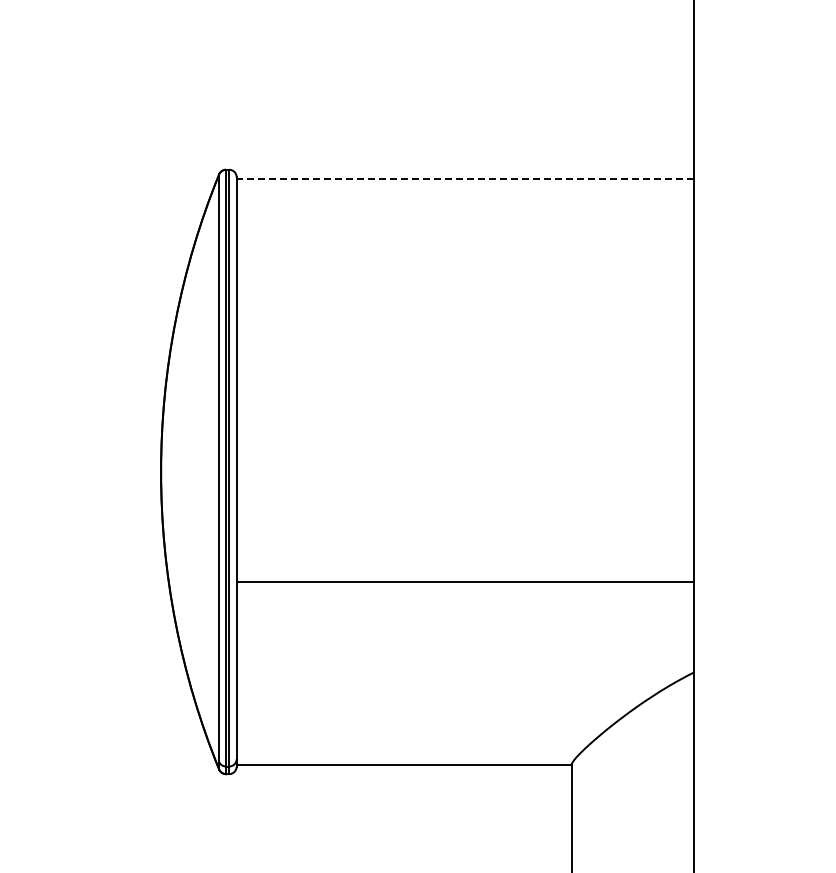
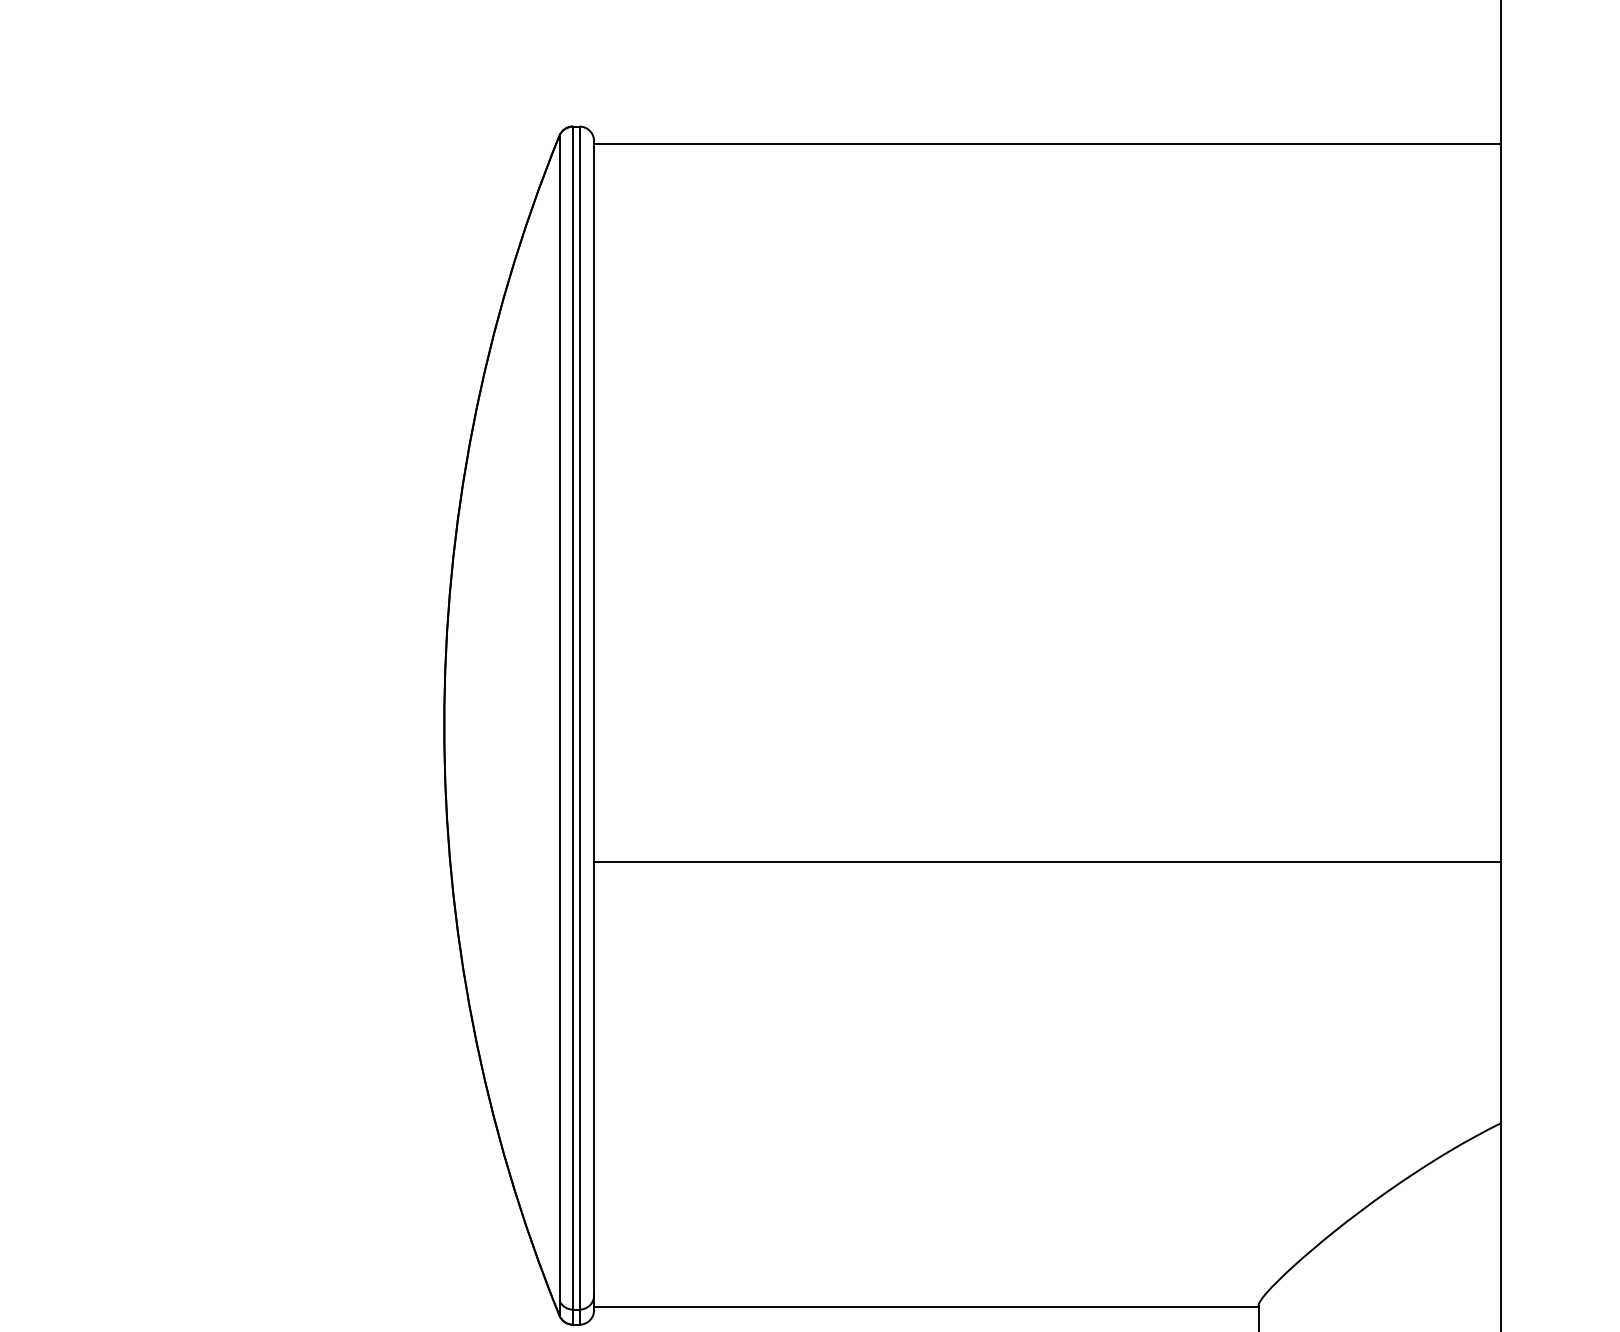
line: (465, 178) -> (1047, 143), dashed -> solid
line: (465, 581) -> (1047, 861), moved

